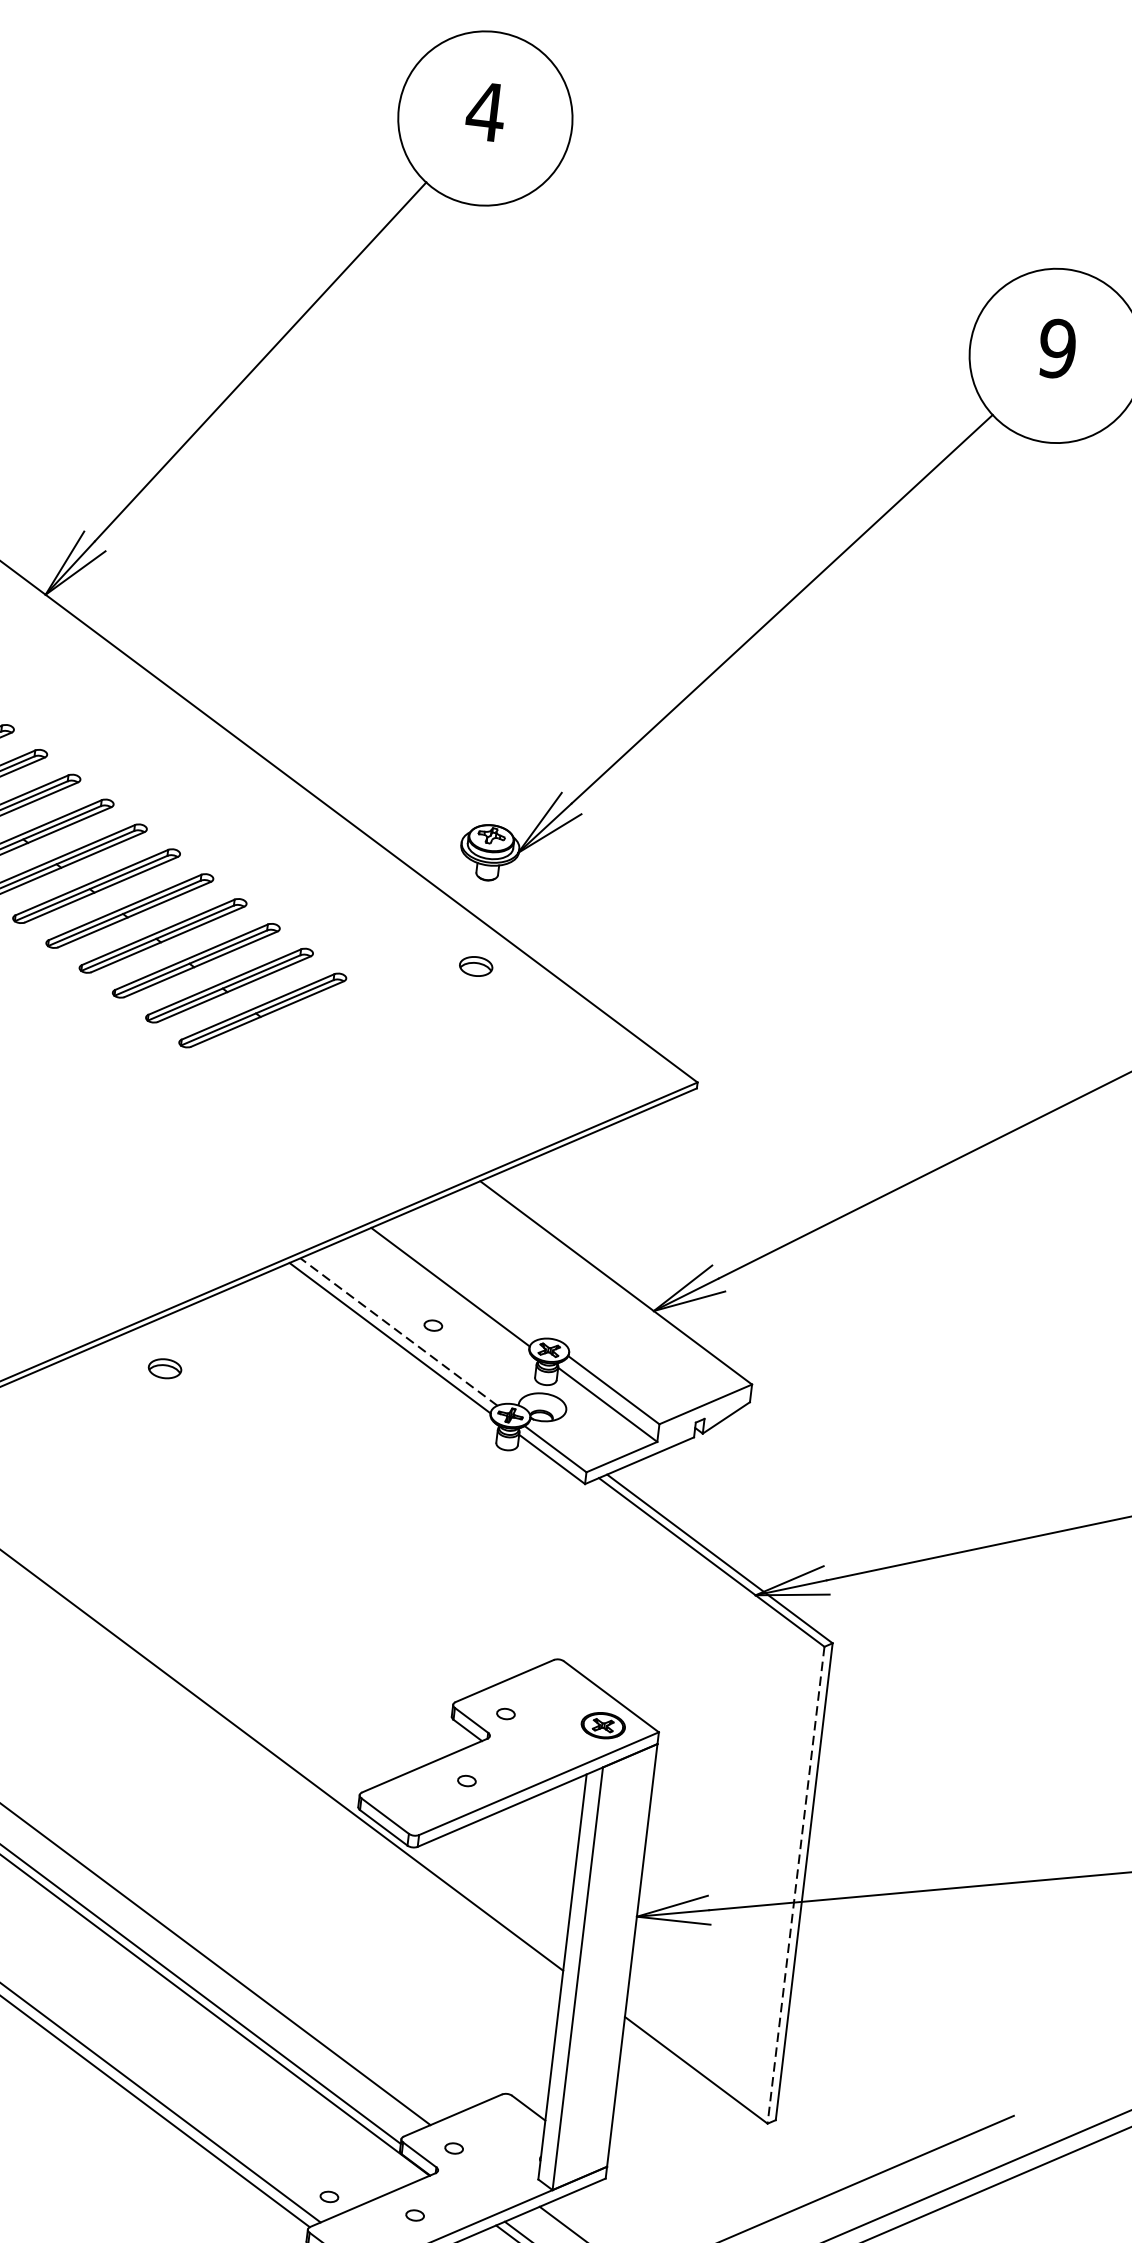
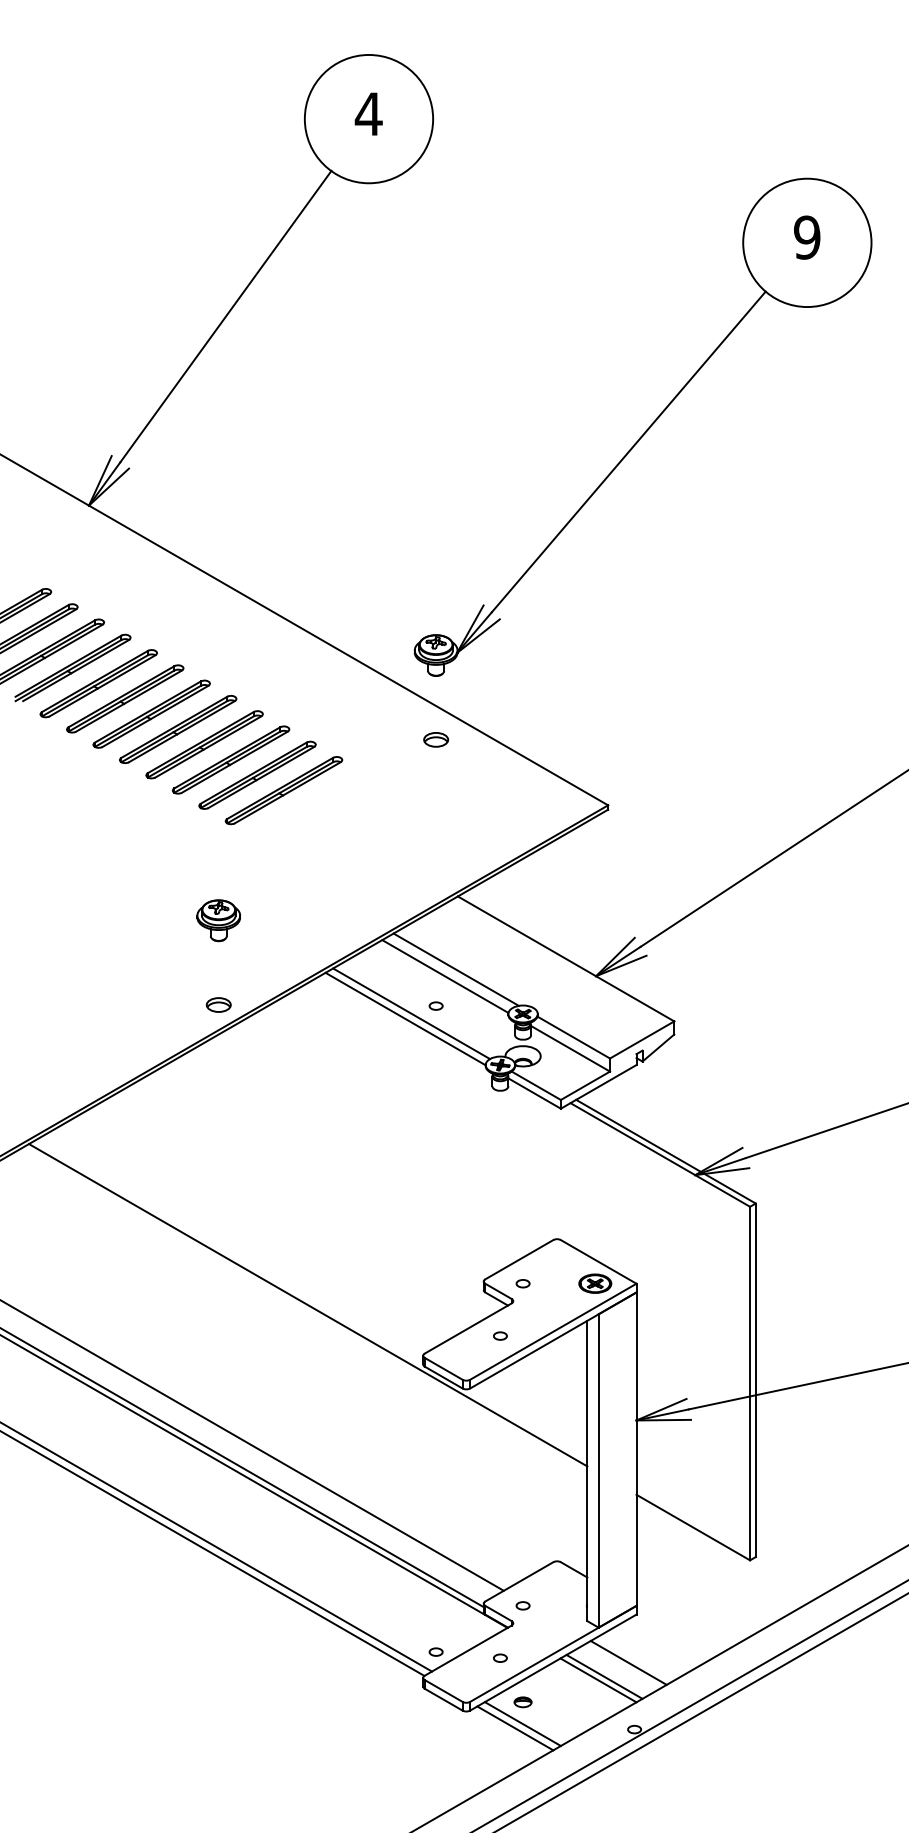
part: (153, 1175) -> (218, 920), added
line: (465, 1279) -> (455, 969), added
line: (398, 1331) -> (411, 1013), dashed -> solid
part: (164, 1368) -> (218, 1004), moved
line: (796, 1885) -> (750, 1383), dashed -> solid

